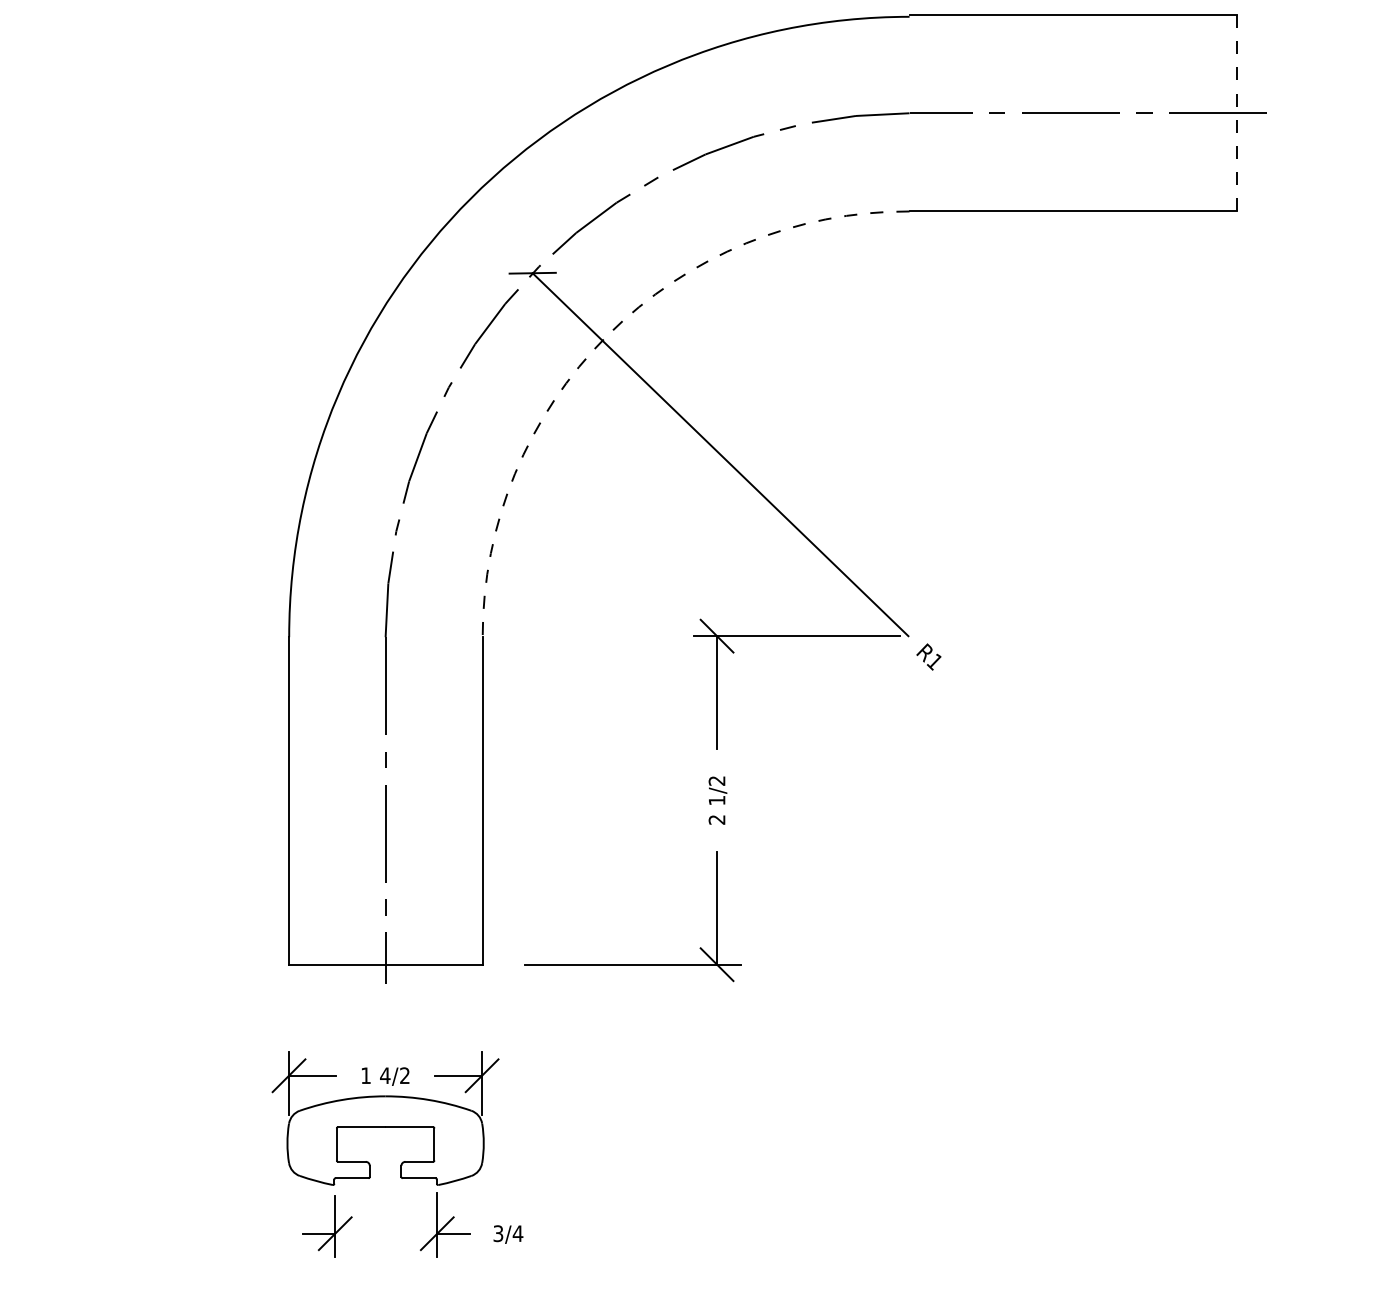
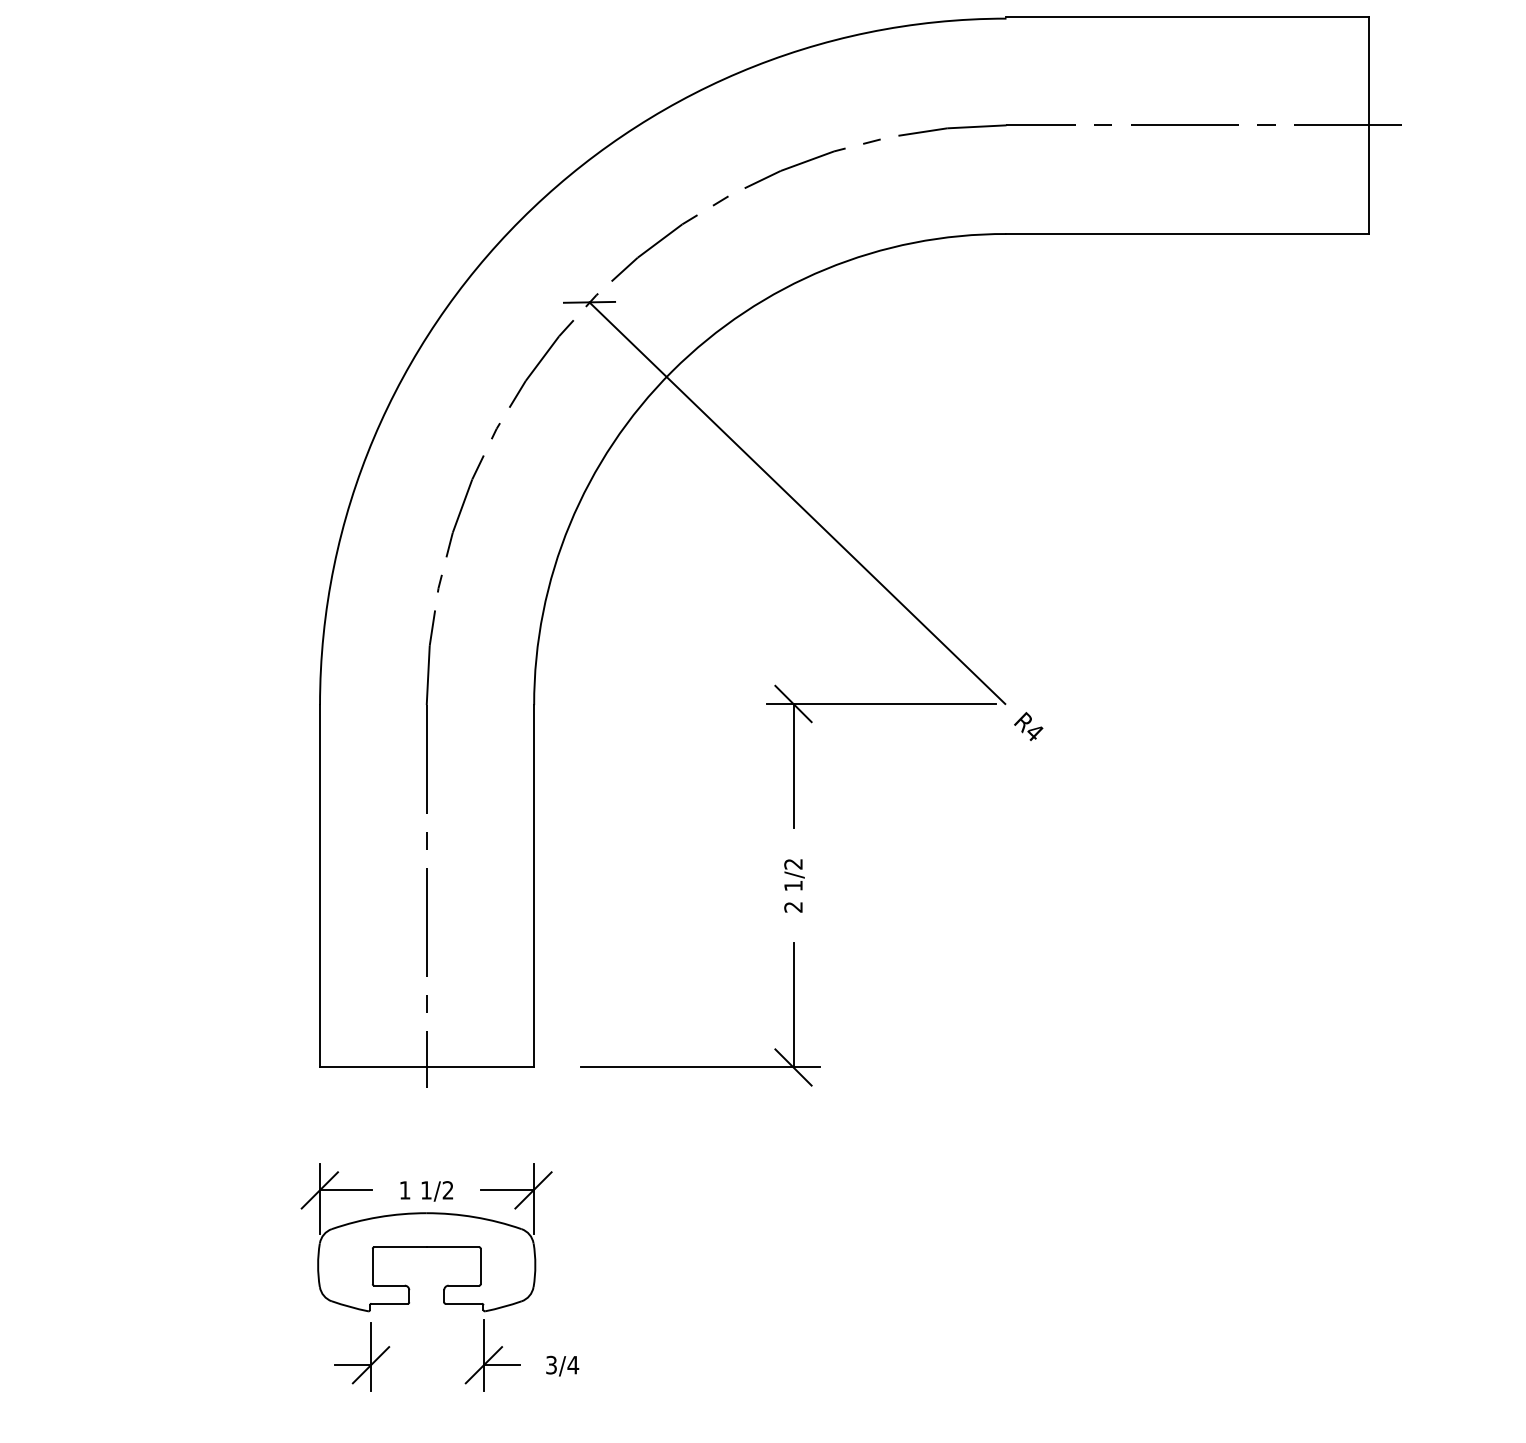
line: (1236, 113) -> (1368, 125), dashed -> solid
arc: (607, 335) -> (672, 371), dashed -> solid
text: (934, 661) -> (1034, 732), R1 -> R4
text: (385, 1075) -> (426, 1190), 4/2 -> 1/2

